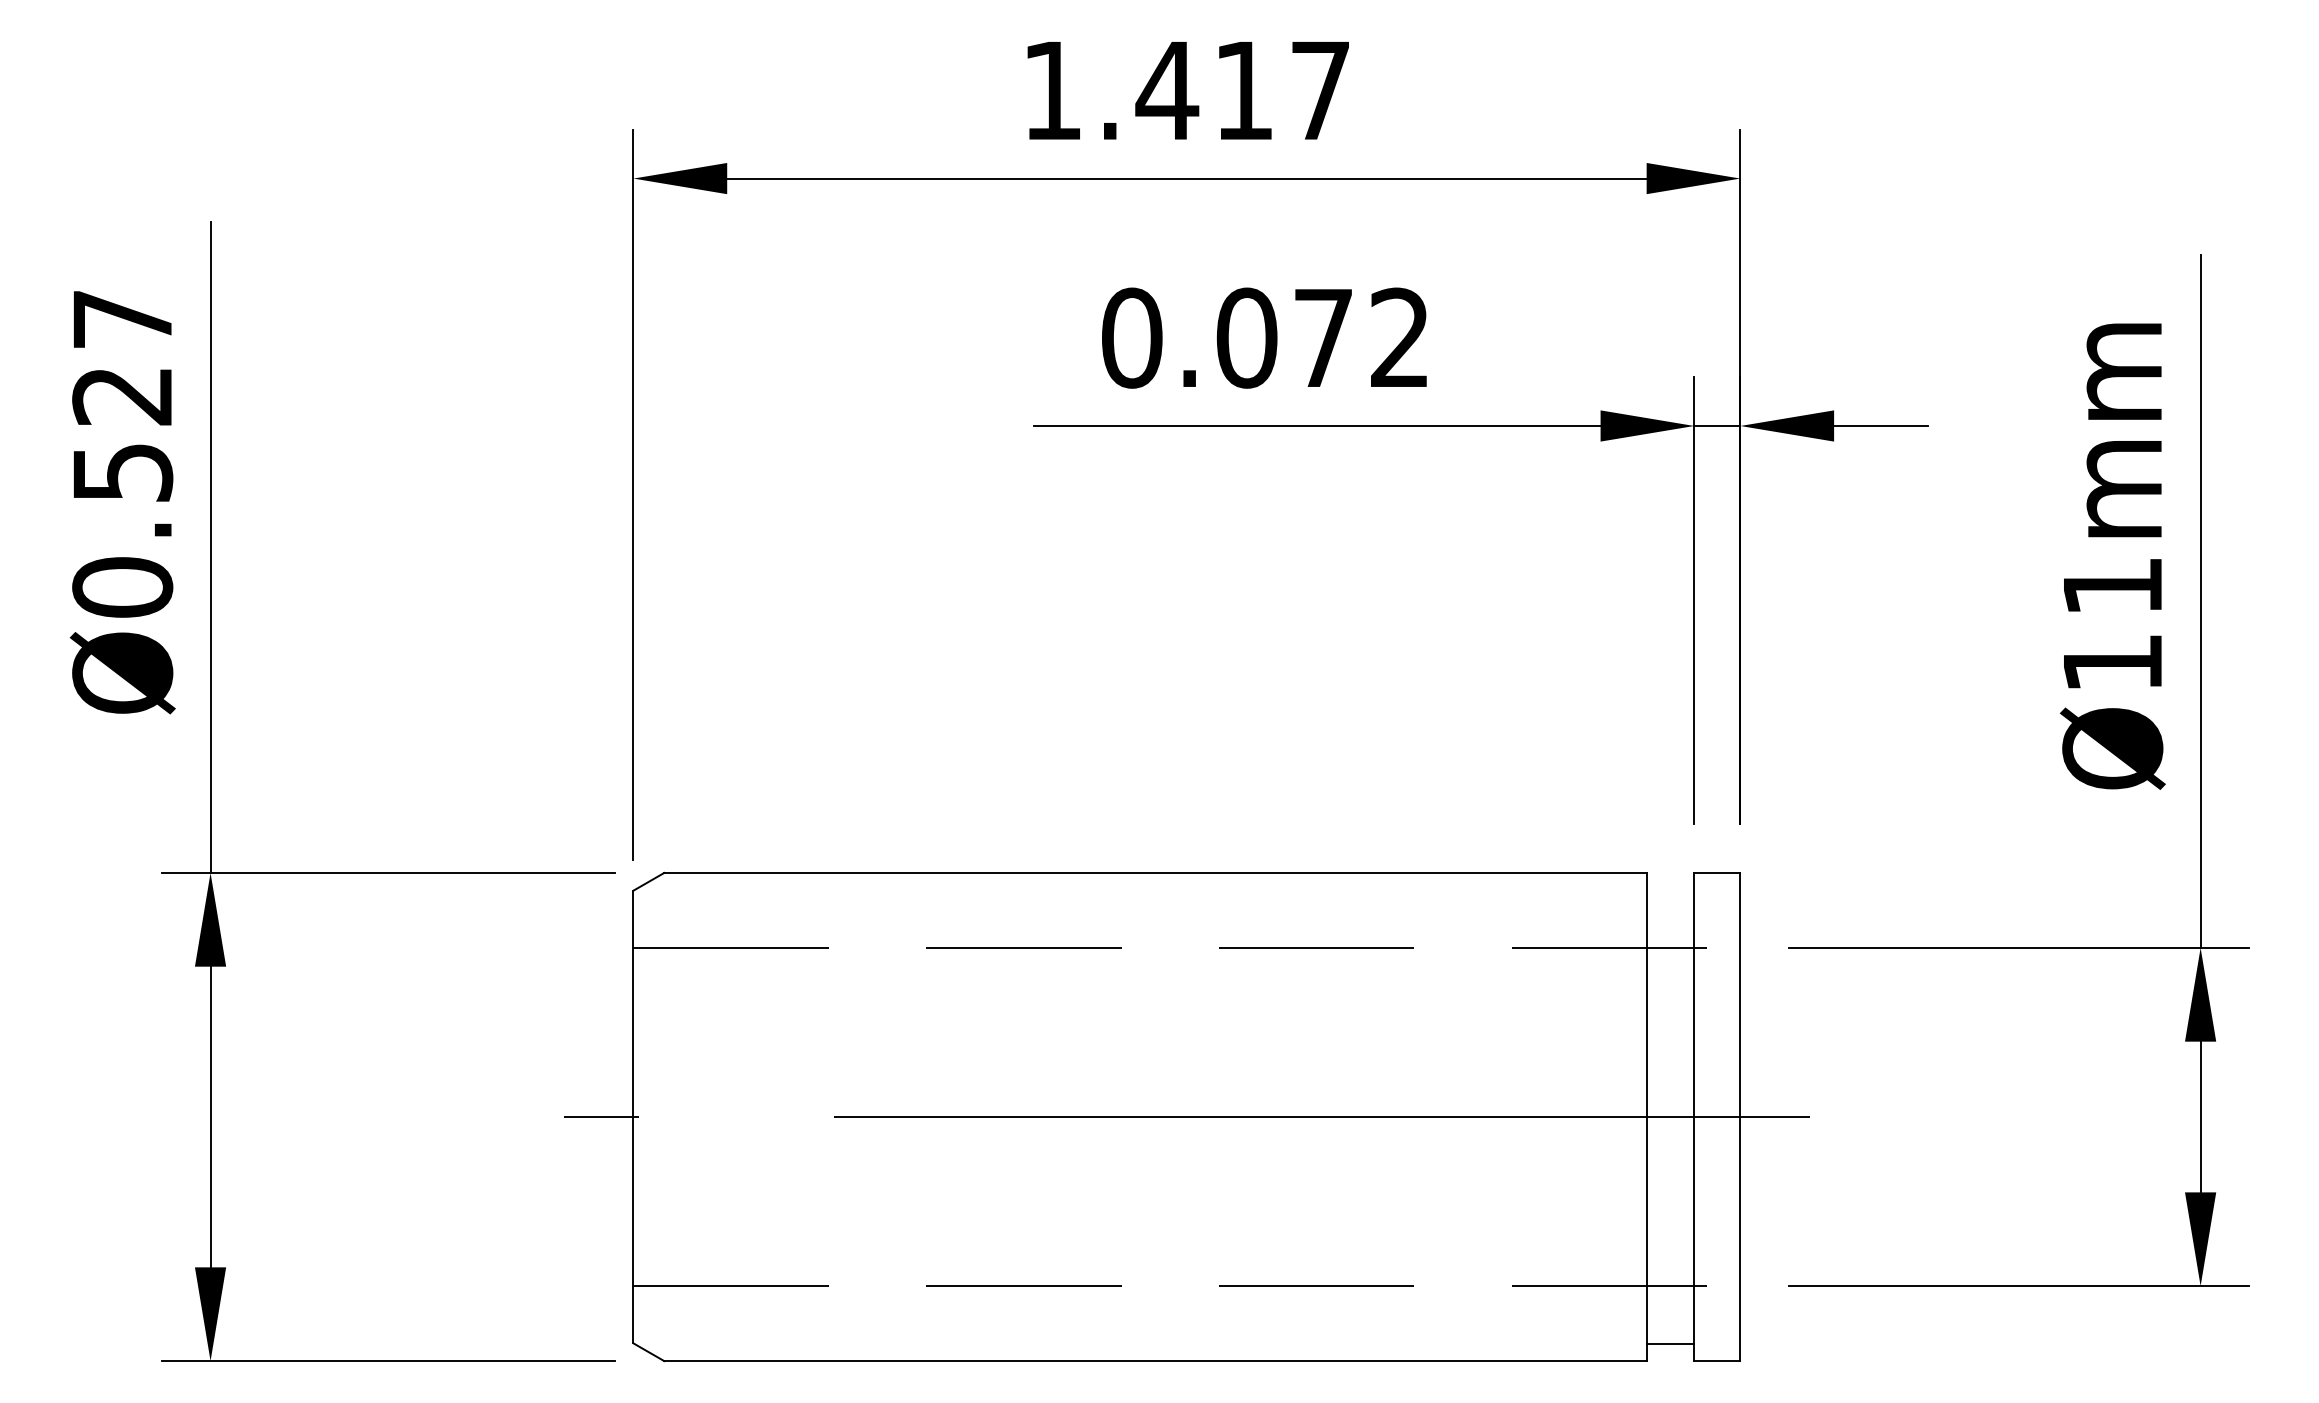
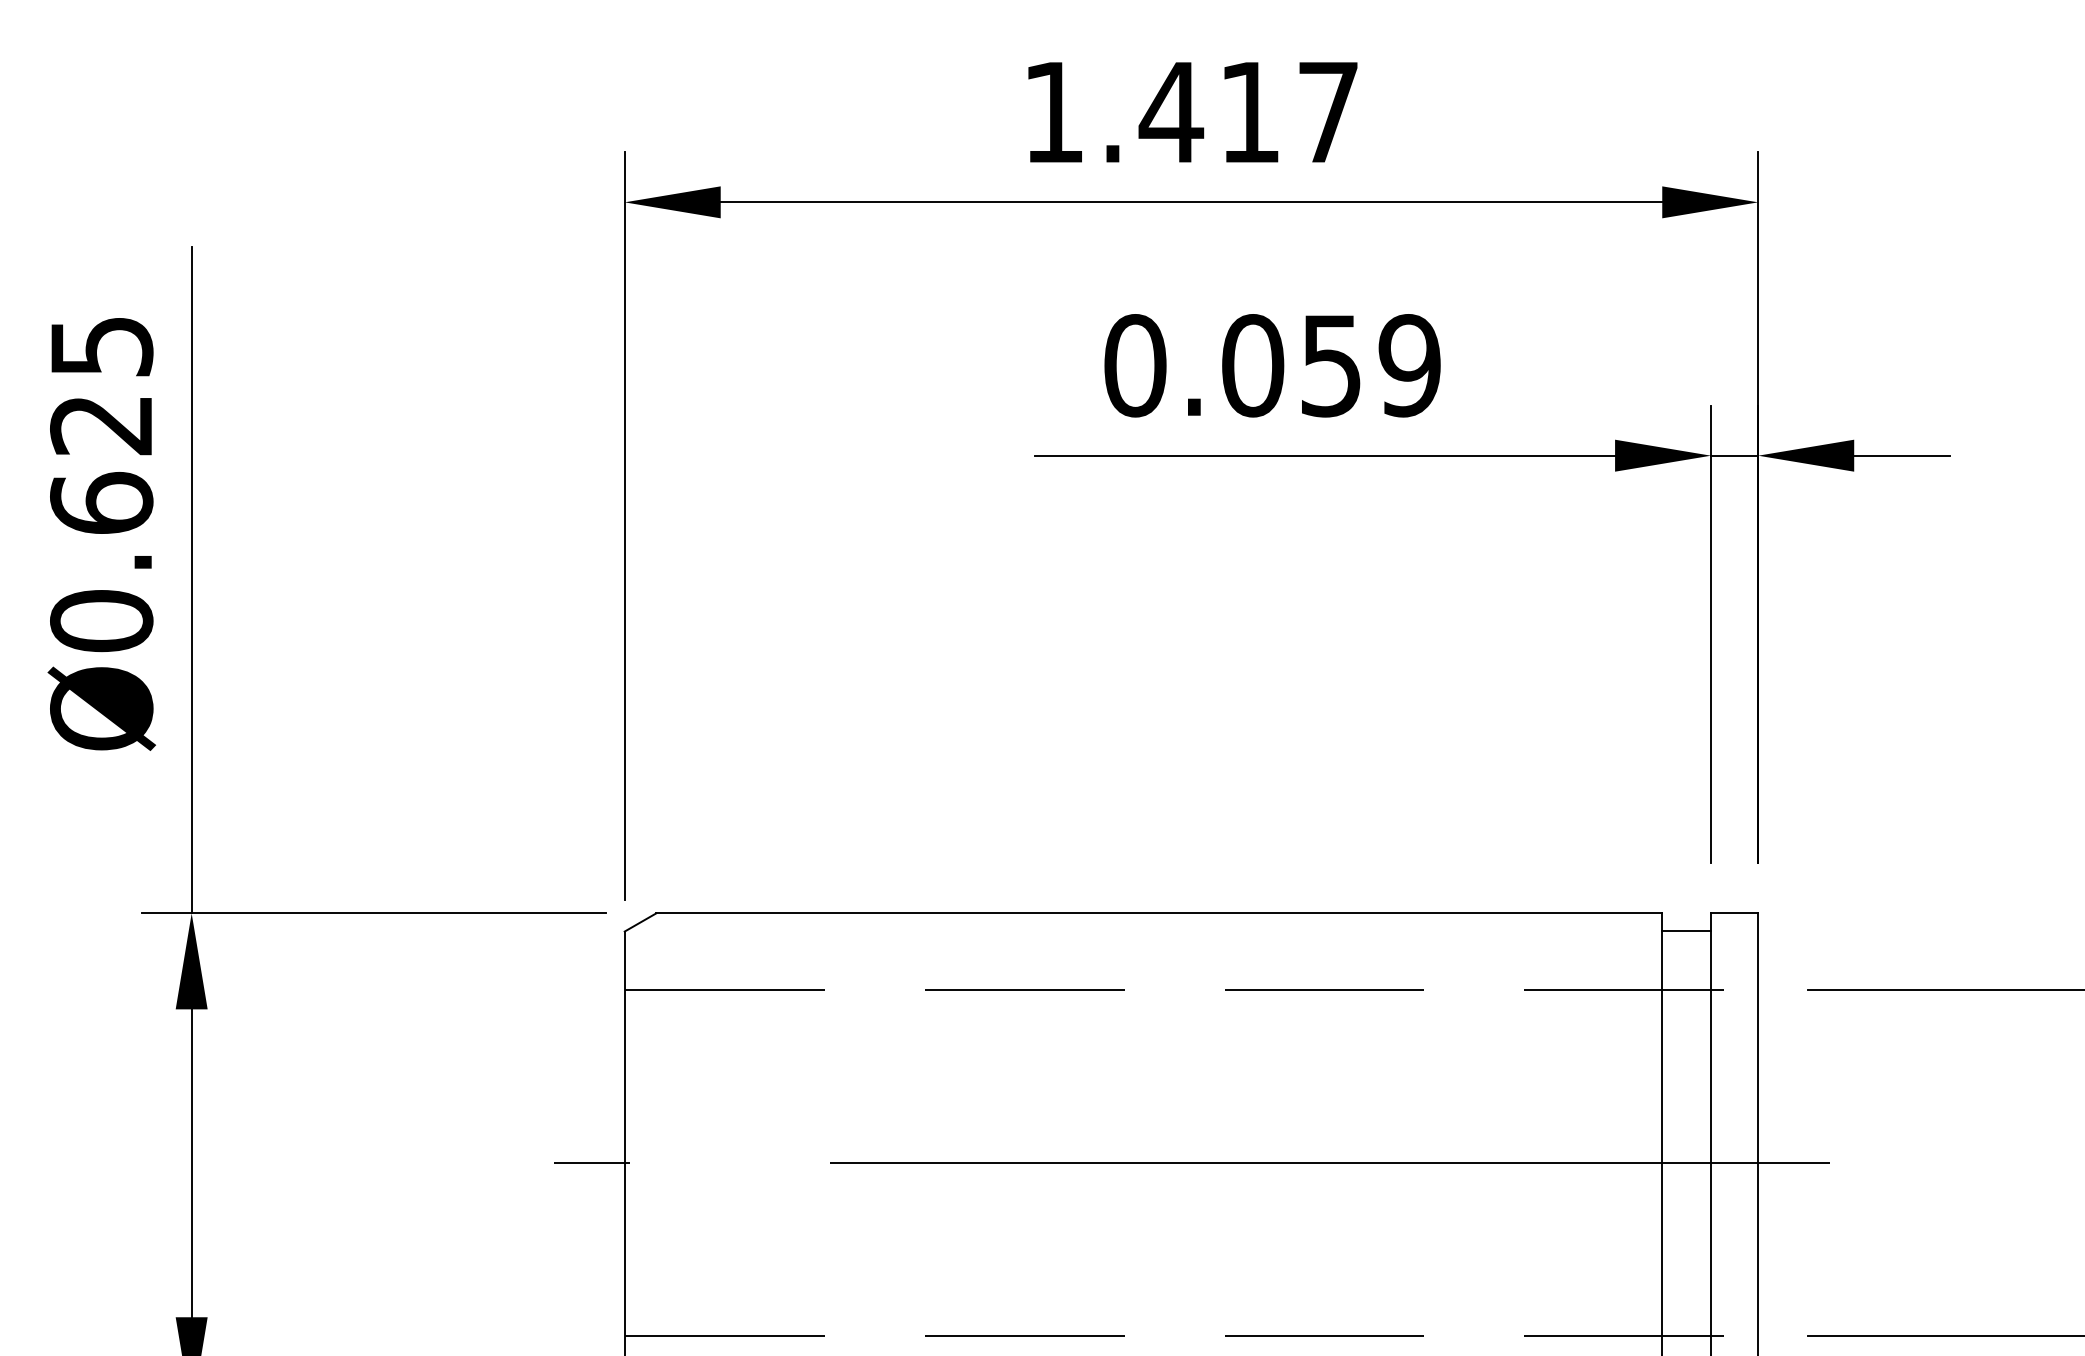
text: (1362, 337) -> (1371, 365), 0.072 -> 0.059
text: (122, 396) -> (101, 425), Ø0.527 -> Ø0.625
line: (1670, 889) -> (1686, 930), added

